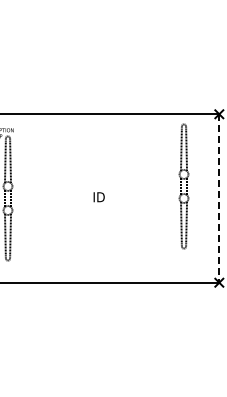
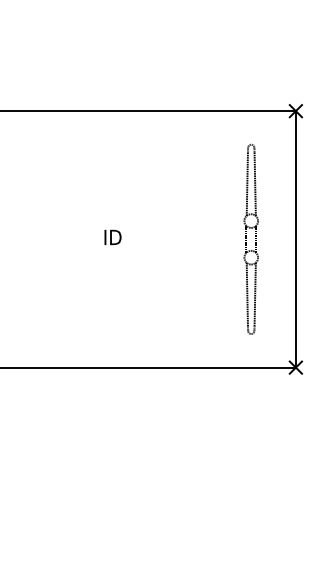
part: (183, 186) -> (250, 239), moved
line: (219, 198) -> (296, 239), dashed -> solid

